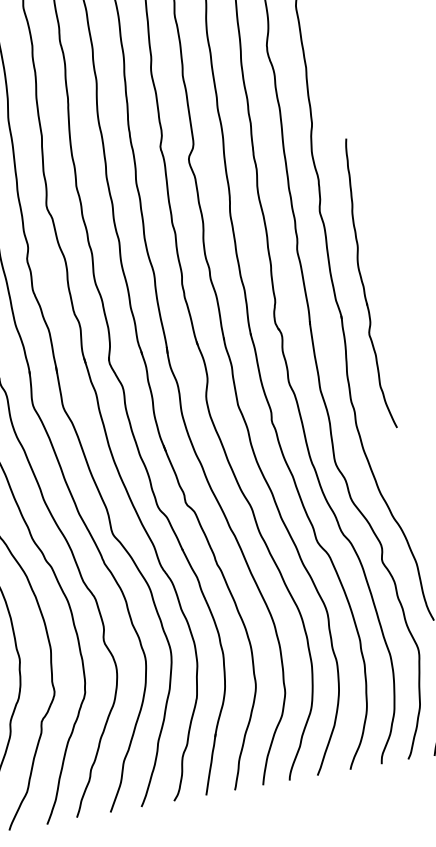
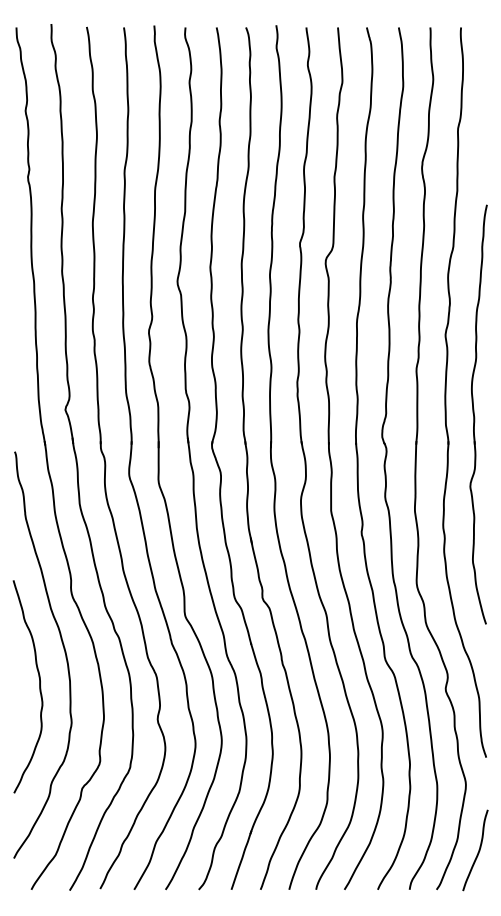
part: (366, 284) -> (478, 414), size x1.43

